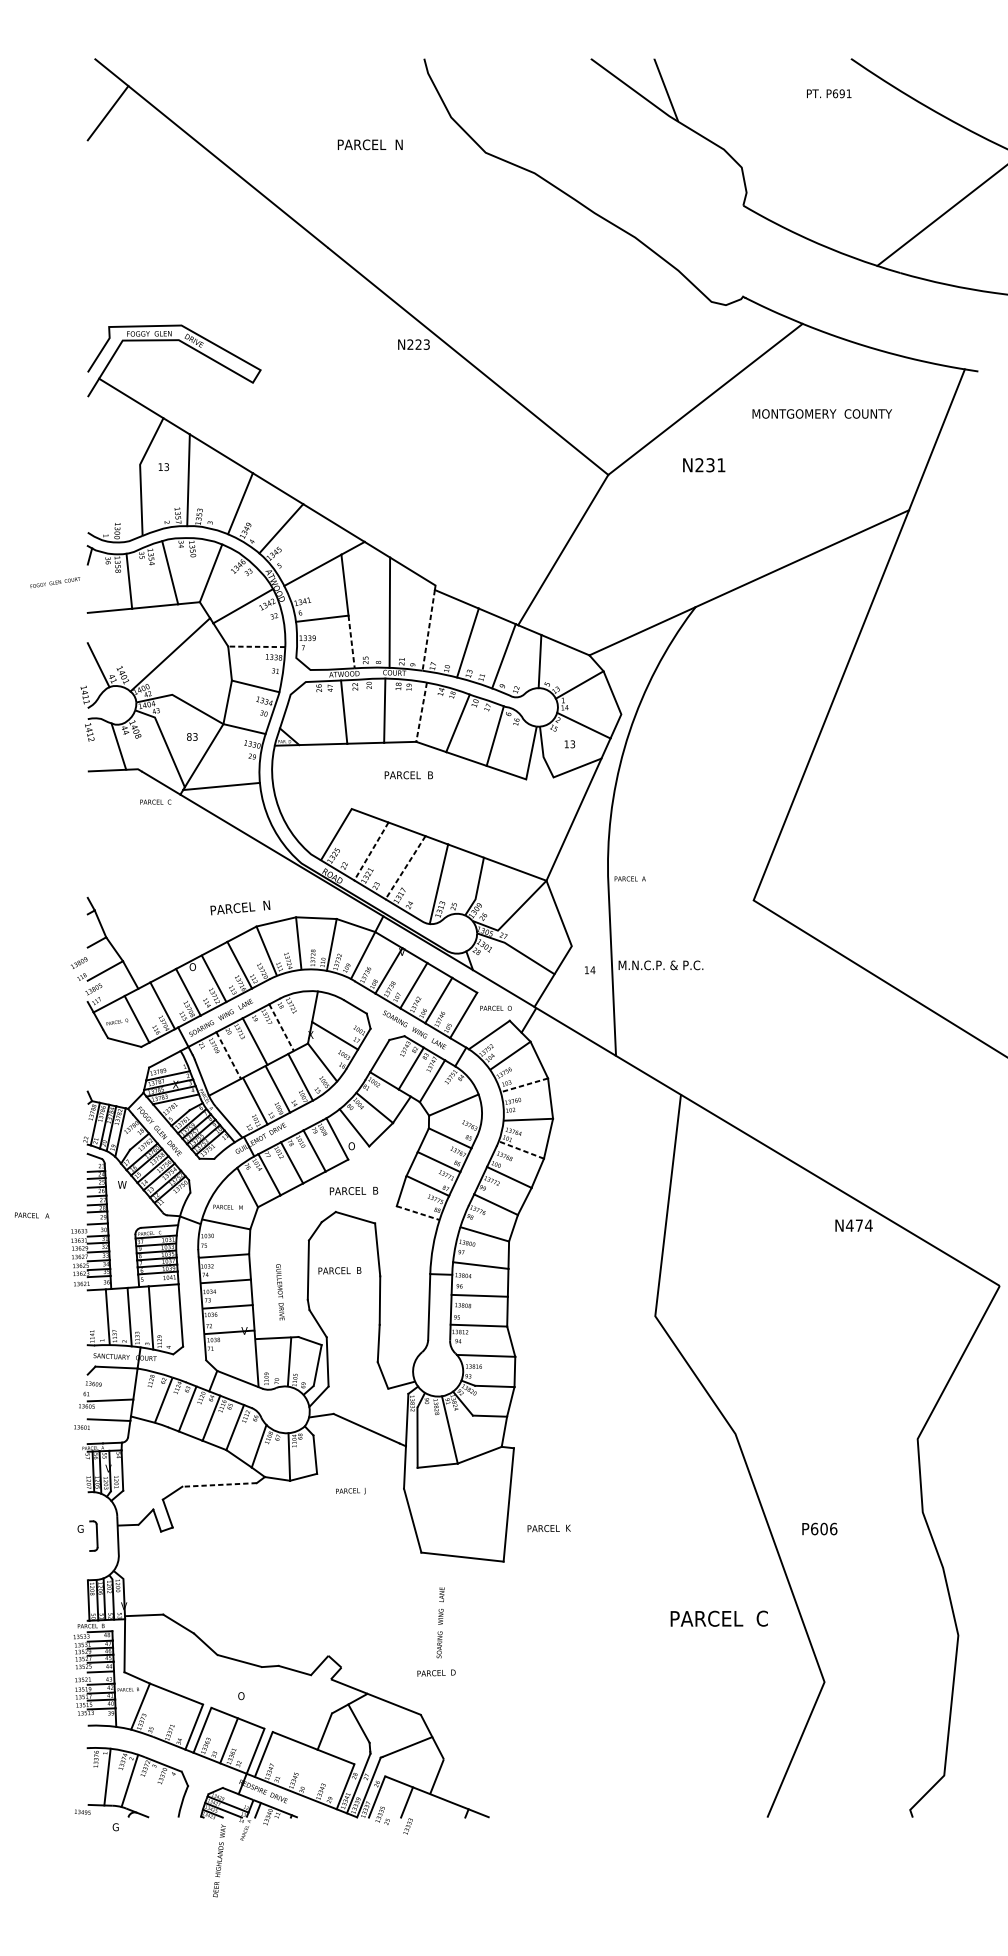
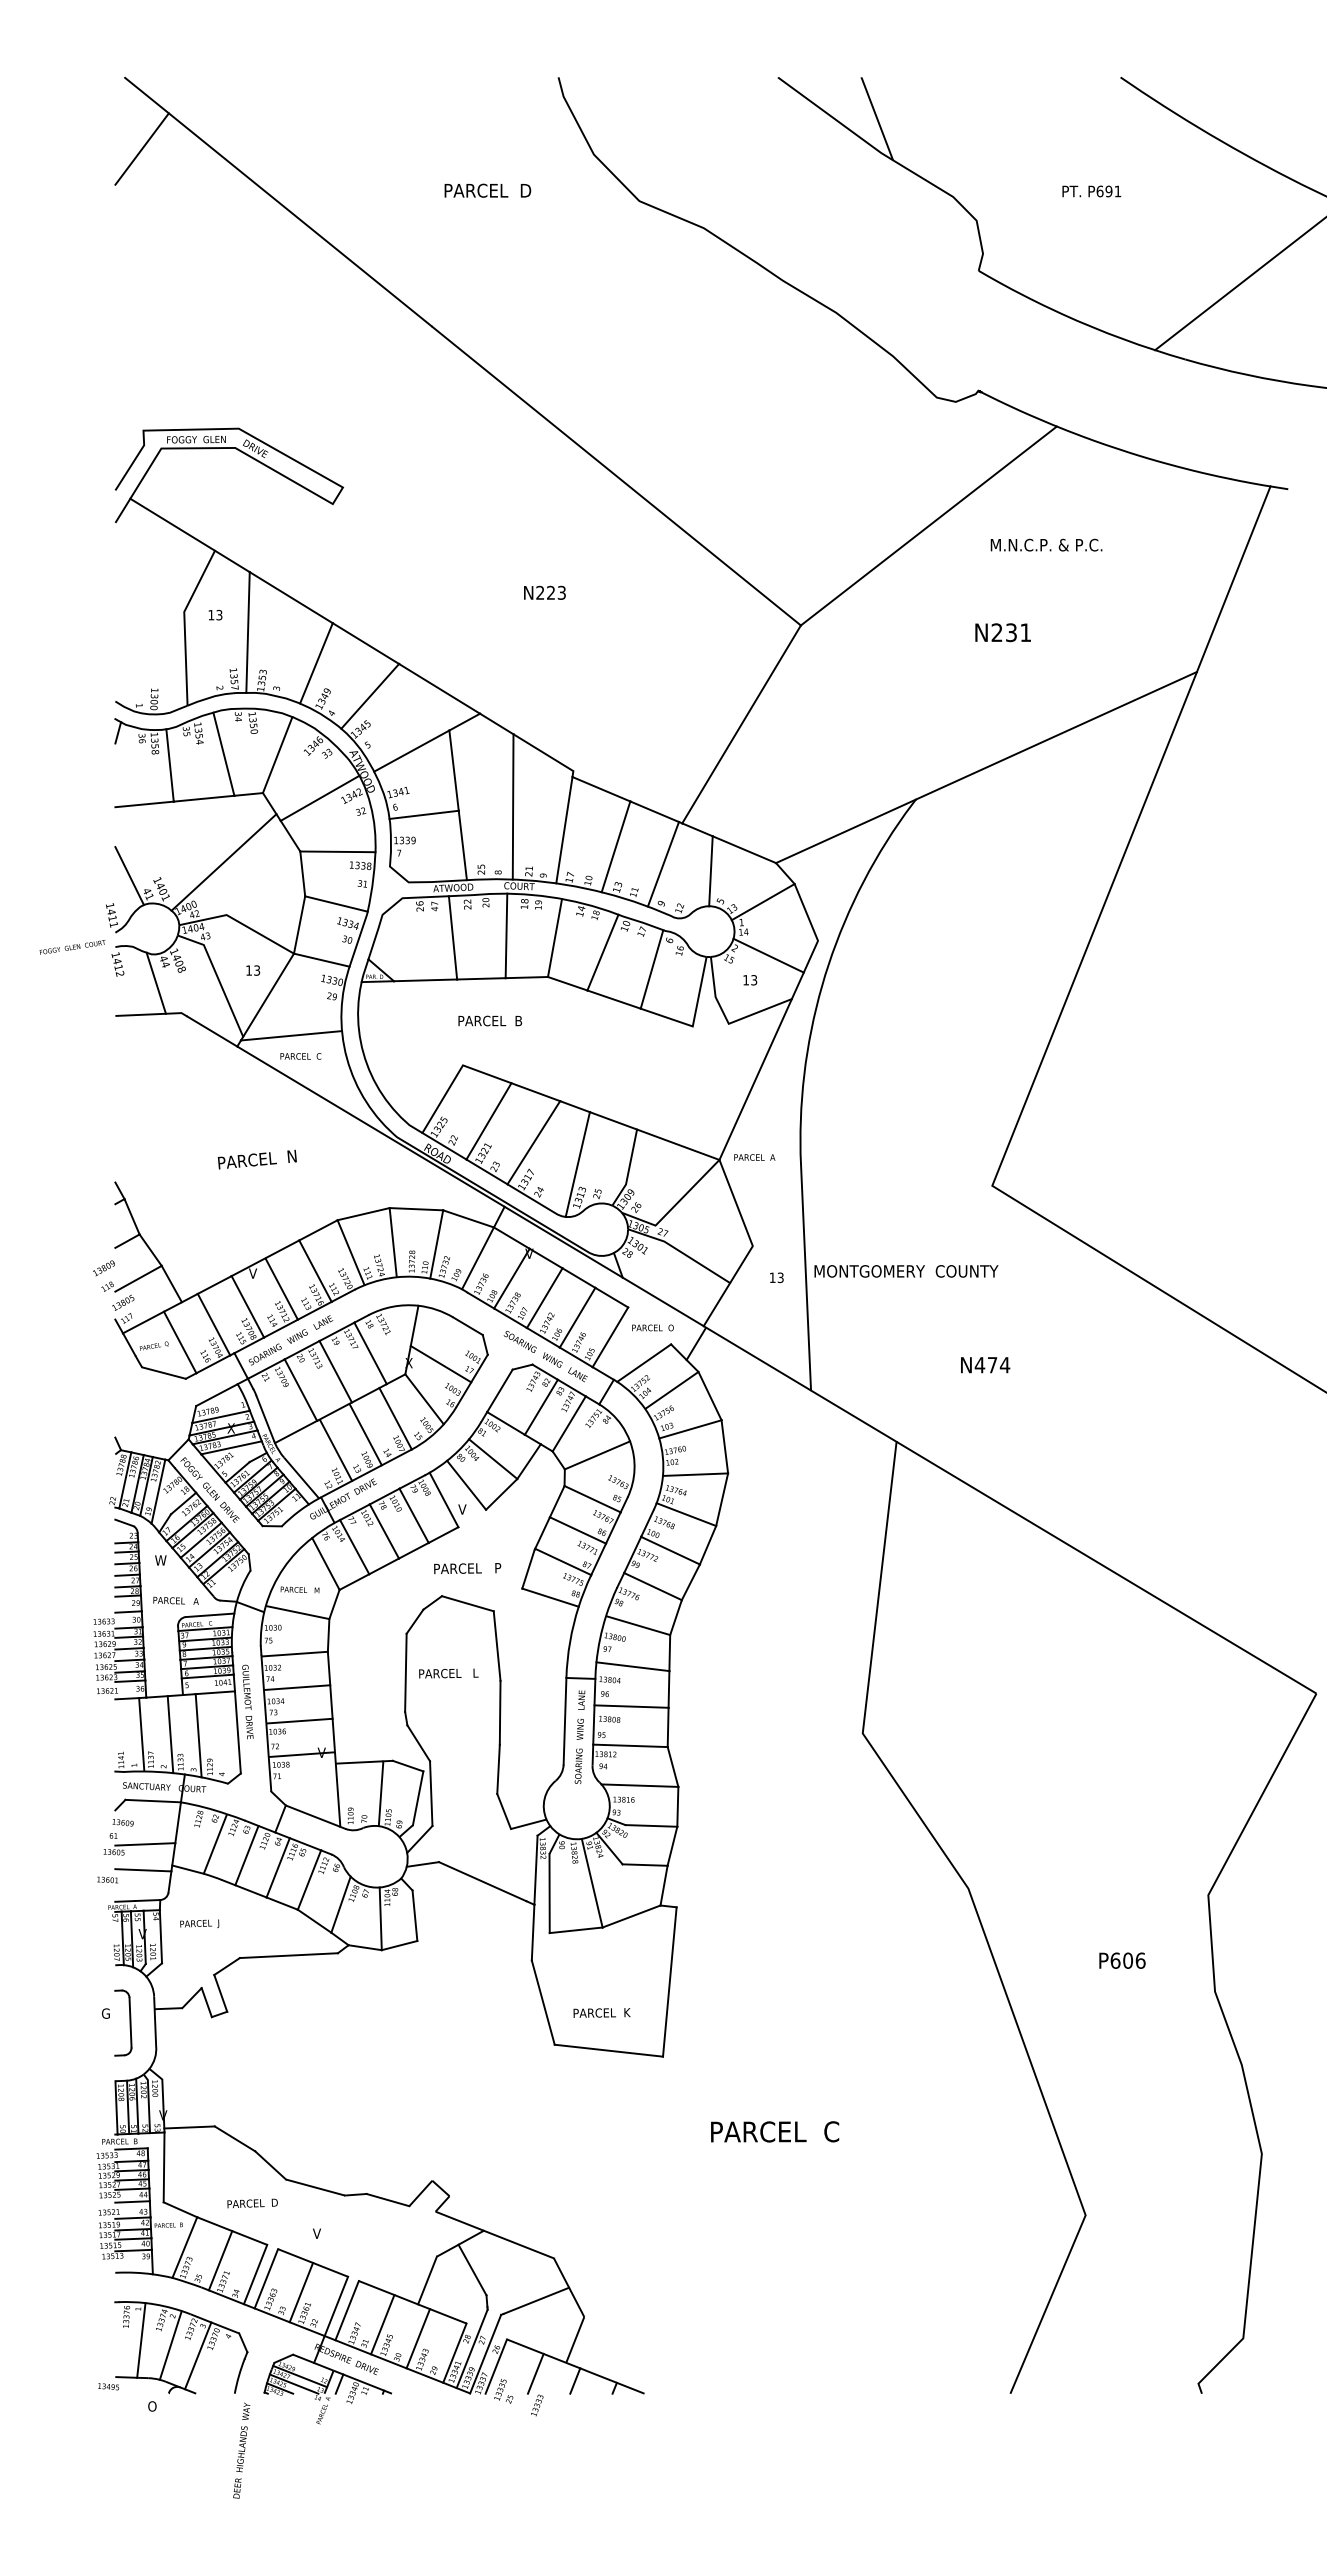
text: (828, 93) -> (1091, 191), moved
text: (399, 144) -> (526, 190), PARCEL  N -> PARCEL  D
text: (413, 344) -> (544, 592), moved
text: (826, 413) -> (1088, 544), MONTGOMERY  COUNTY -> M.N.C.P. & P.C.
text: (703, 465) -> (1002, 632), moved
text: (55, 582) -> (72, 947), moved
line: (428, 630) -> (564, 830), dashed -> solid
line: (351, 642) -> (462, 845), dashed -> solid
line: (256, 646) -> (337, 851), dashed -> solid
line: (421, 712) -> (555, 938), dashed -> solid
text: (189, 736) -> (249, 970), 83 -> 13
text: (408, 774) -> (489, 1020), moved
text: (155, 802) -> (300, 1056), moved
line: (371, 851) -> (488, 1121), dashed -> solid
line: (405, 868) -> (533, 1143), dashed -> solid
text: (630, 878) -> (754, 1157), moved
text: (239, 907) -> (256, 1159), moved
text: (693, 965) -> (912, 1271), M.N.C.P. & P.C. -> MONTGOMERY  COUNTY
text: (192, 966) -> (253, 1273), O -> V
text: (592, 970) -> (780, 1277), 14 -> 13
line: (281, 1027) -> (370, 1353), dashed -> solid
line: (228, 1055) -> (300, 1390), dashed -> solid
line: (523, 1085) -> (689, 1429), dashed -> solid
text: (351, 1146) -> (462, 1509), O -> V
line: (521, 1149) -> (686, 1514), dashed -> solid
text: (377, 1190) -> (496, 1568), PARCEL  B -> PARCEL   P
line: (418, 1213) -> (550, 1597), dashed -> solid
text: (31, 1215) -> (175, 1600), moved
text: (854, 1225) -> (985, 1365), moved
text: (359, 1269) -> (473, 1672), PARCEL  B -> PARCEL   L
text: (280, 1291) -> (247, 1701), moved
line: (219, 1484) -> (288, 1955), dashed -> solid
text: (350, 1490) -> (199, 1923), moved
text: (548, 1528) -> (601, 2012), moved
text: (819, 1528) -> (1122, 1960), moved
part: (93, 1535) -> (123, 2022), size x1.67
text: (719, 1618) -> (775, 2131), moved
text: (440, 1623) -> (579, 1737), moved
text: (436, 1673) -> (252, 2203), moved
text: (241, 1695) -> (317, 2233), O -> V
line: (167, 1716) -> (220, 2260), added
line: (290, 1765) -> (382, 2324), added
line: (317, 1775) -> (417, 2338), added
line: (150, 1788) -> (198, 2355), added
line: (437, 1807) -> (575, 2380), added
text: (117, 1827) -> (154, 2406), G -> O
text: (219, 1860) -> (241, 2450), moved

